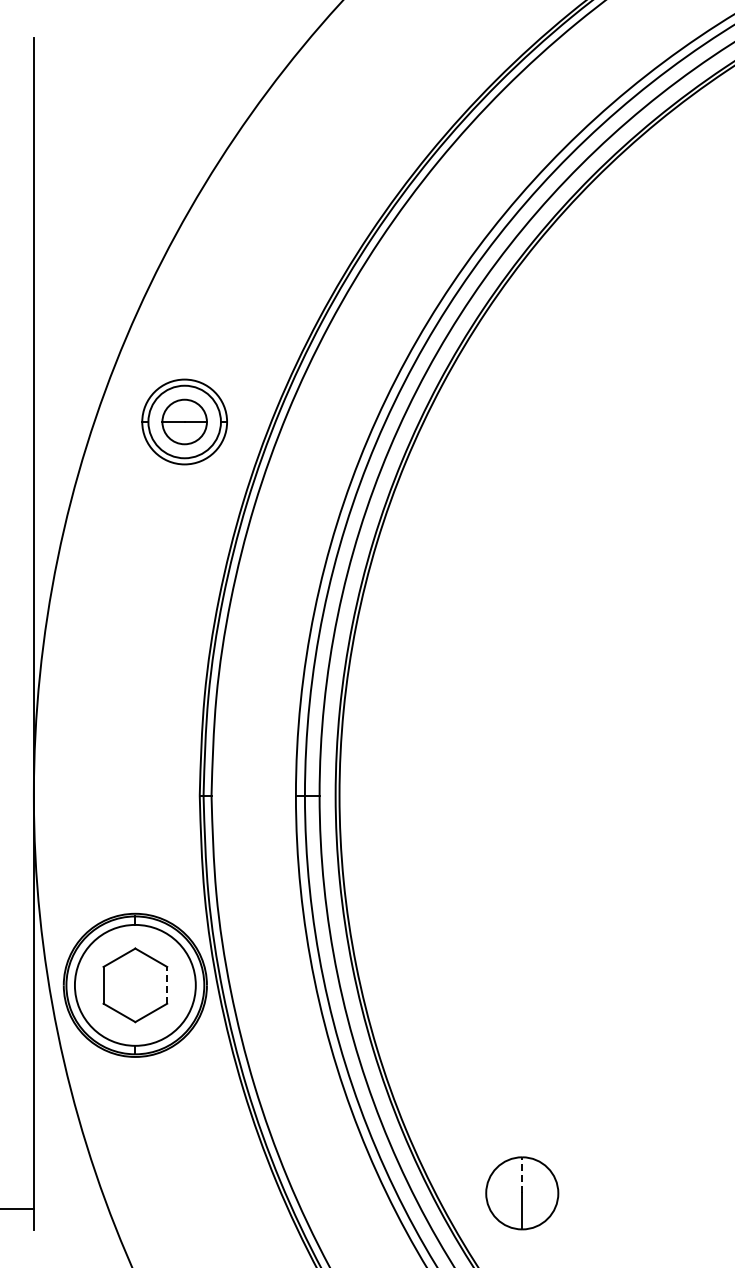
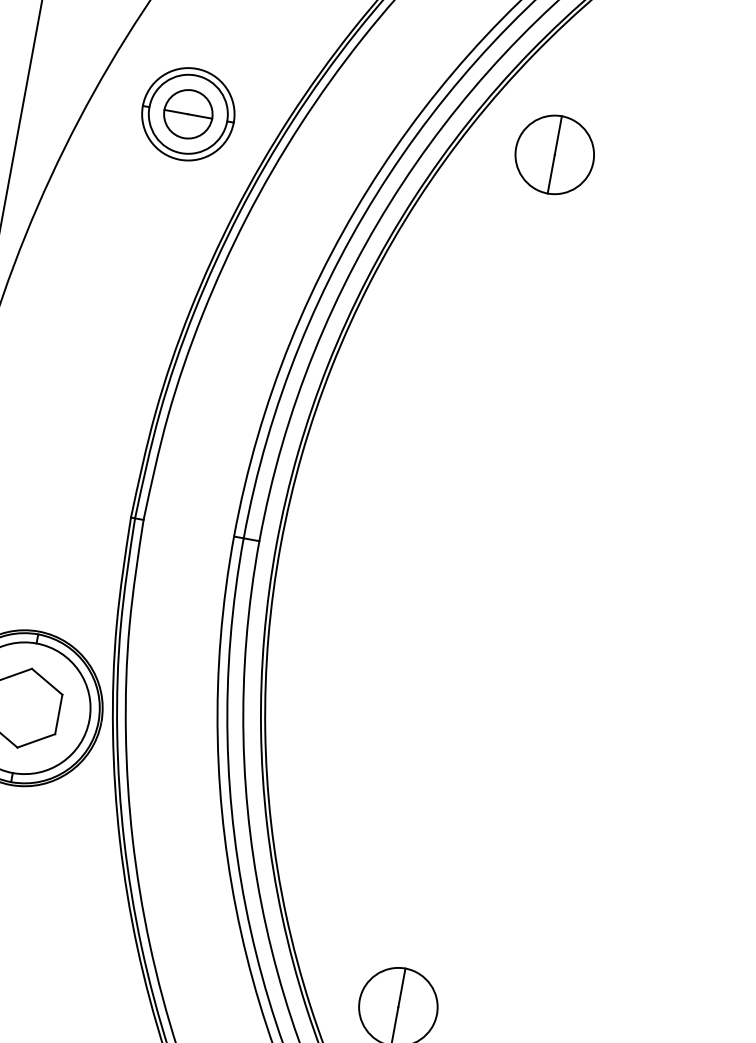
part: (522, 397) -> (555, 154), added
line: (167, 984) -> (59, 713), dashed -> solid
line: (522, 1174) -> (402, 987), dashed -> solid

